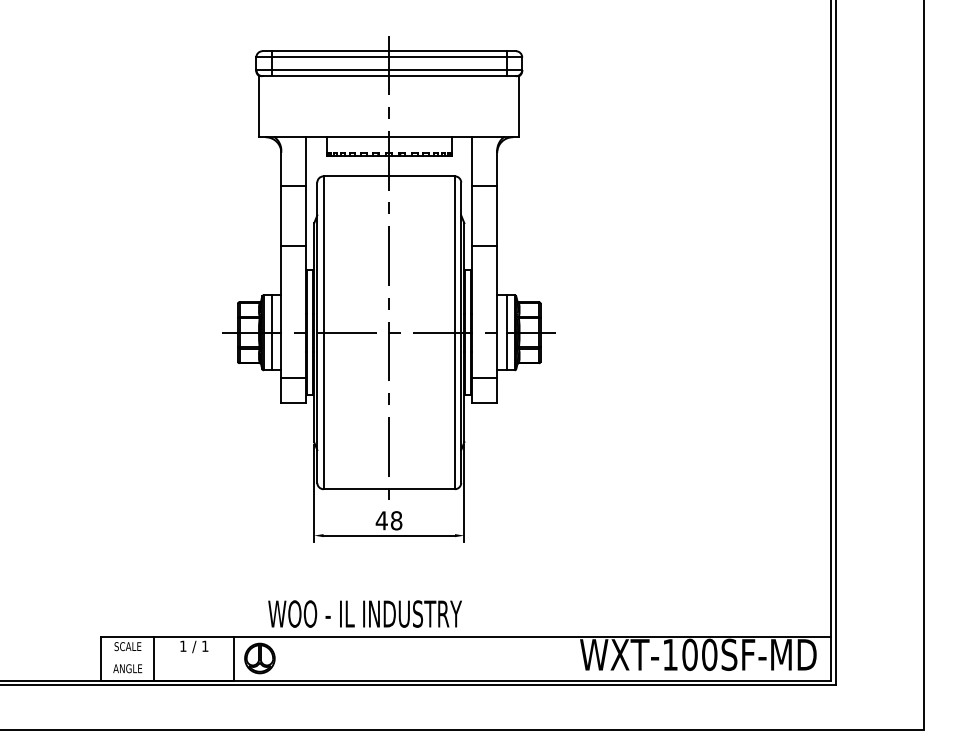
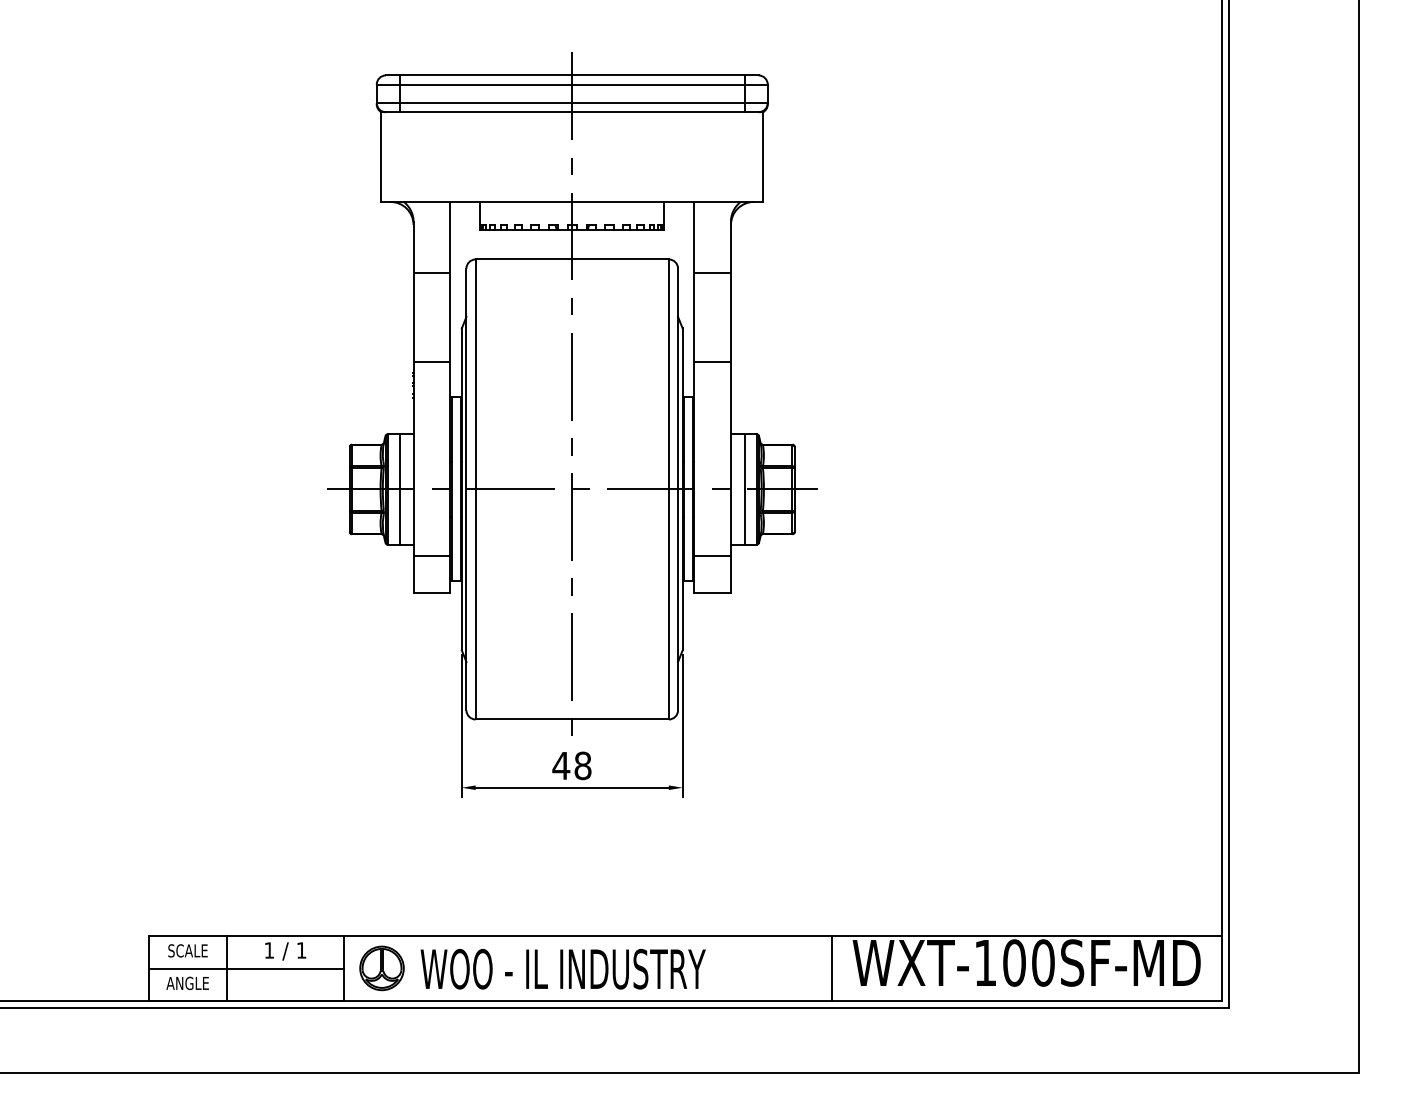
text: (364, 613) -> (562, 968), moved
line: (167, 658) -> (246, 968), added
line: (566, 658) -> (832, 968), added

